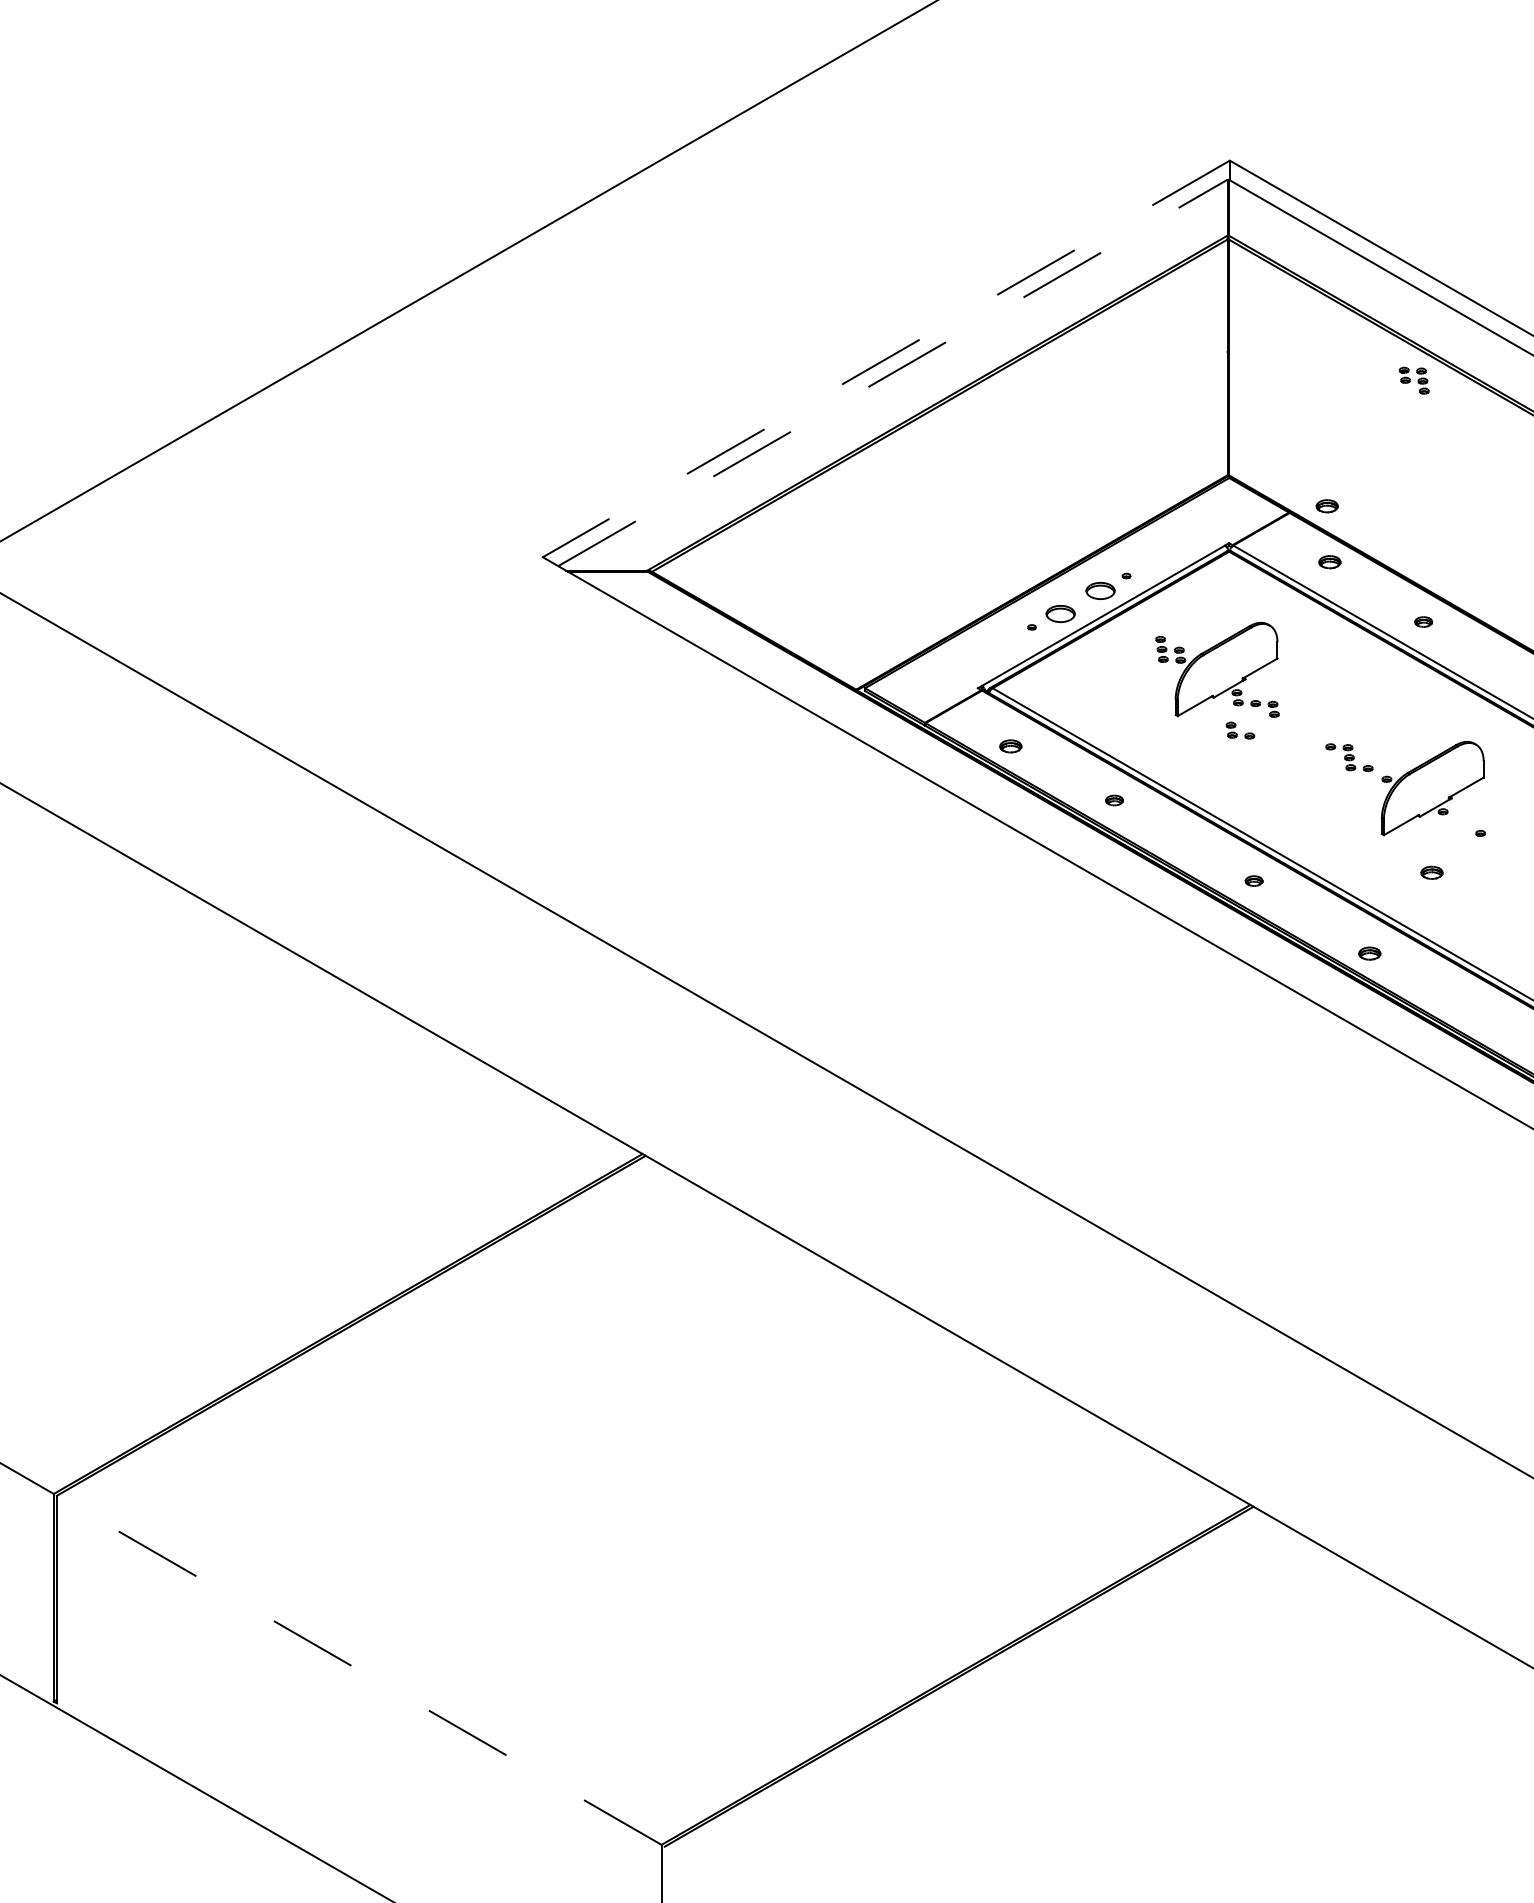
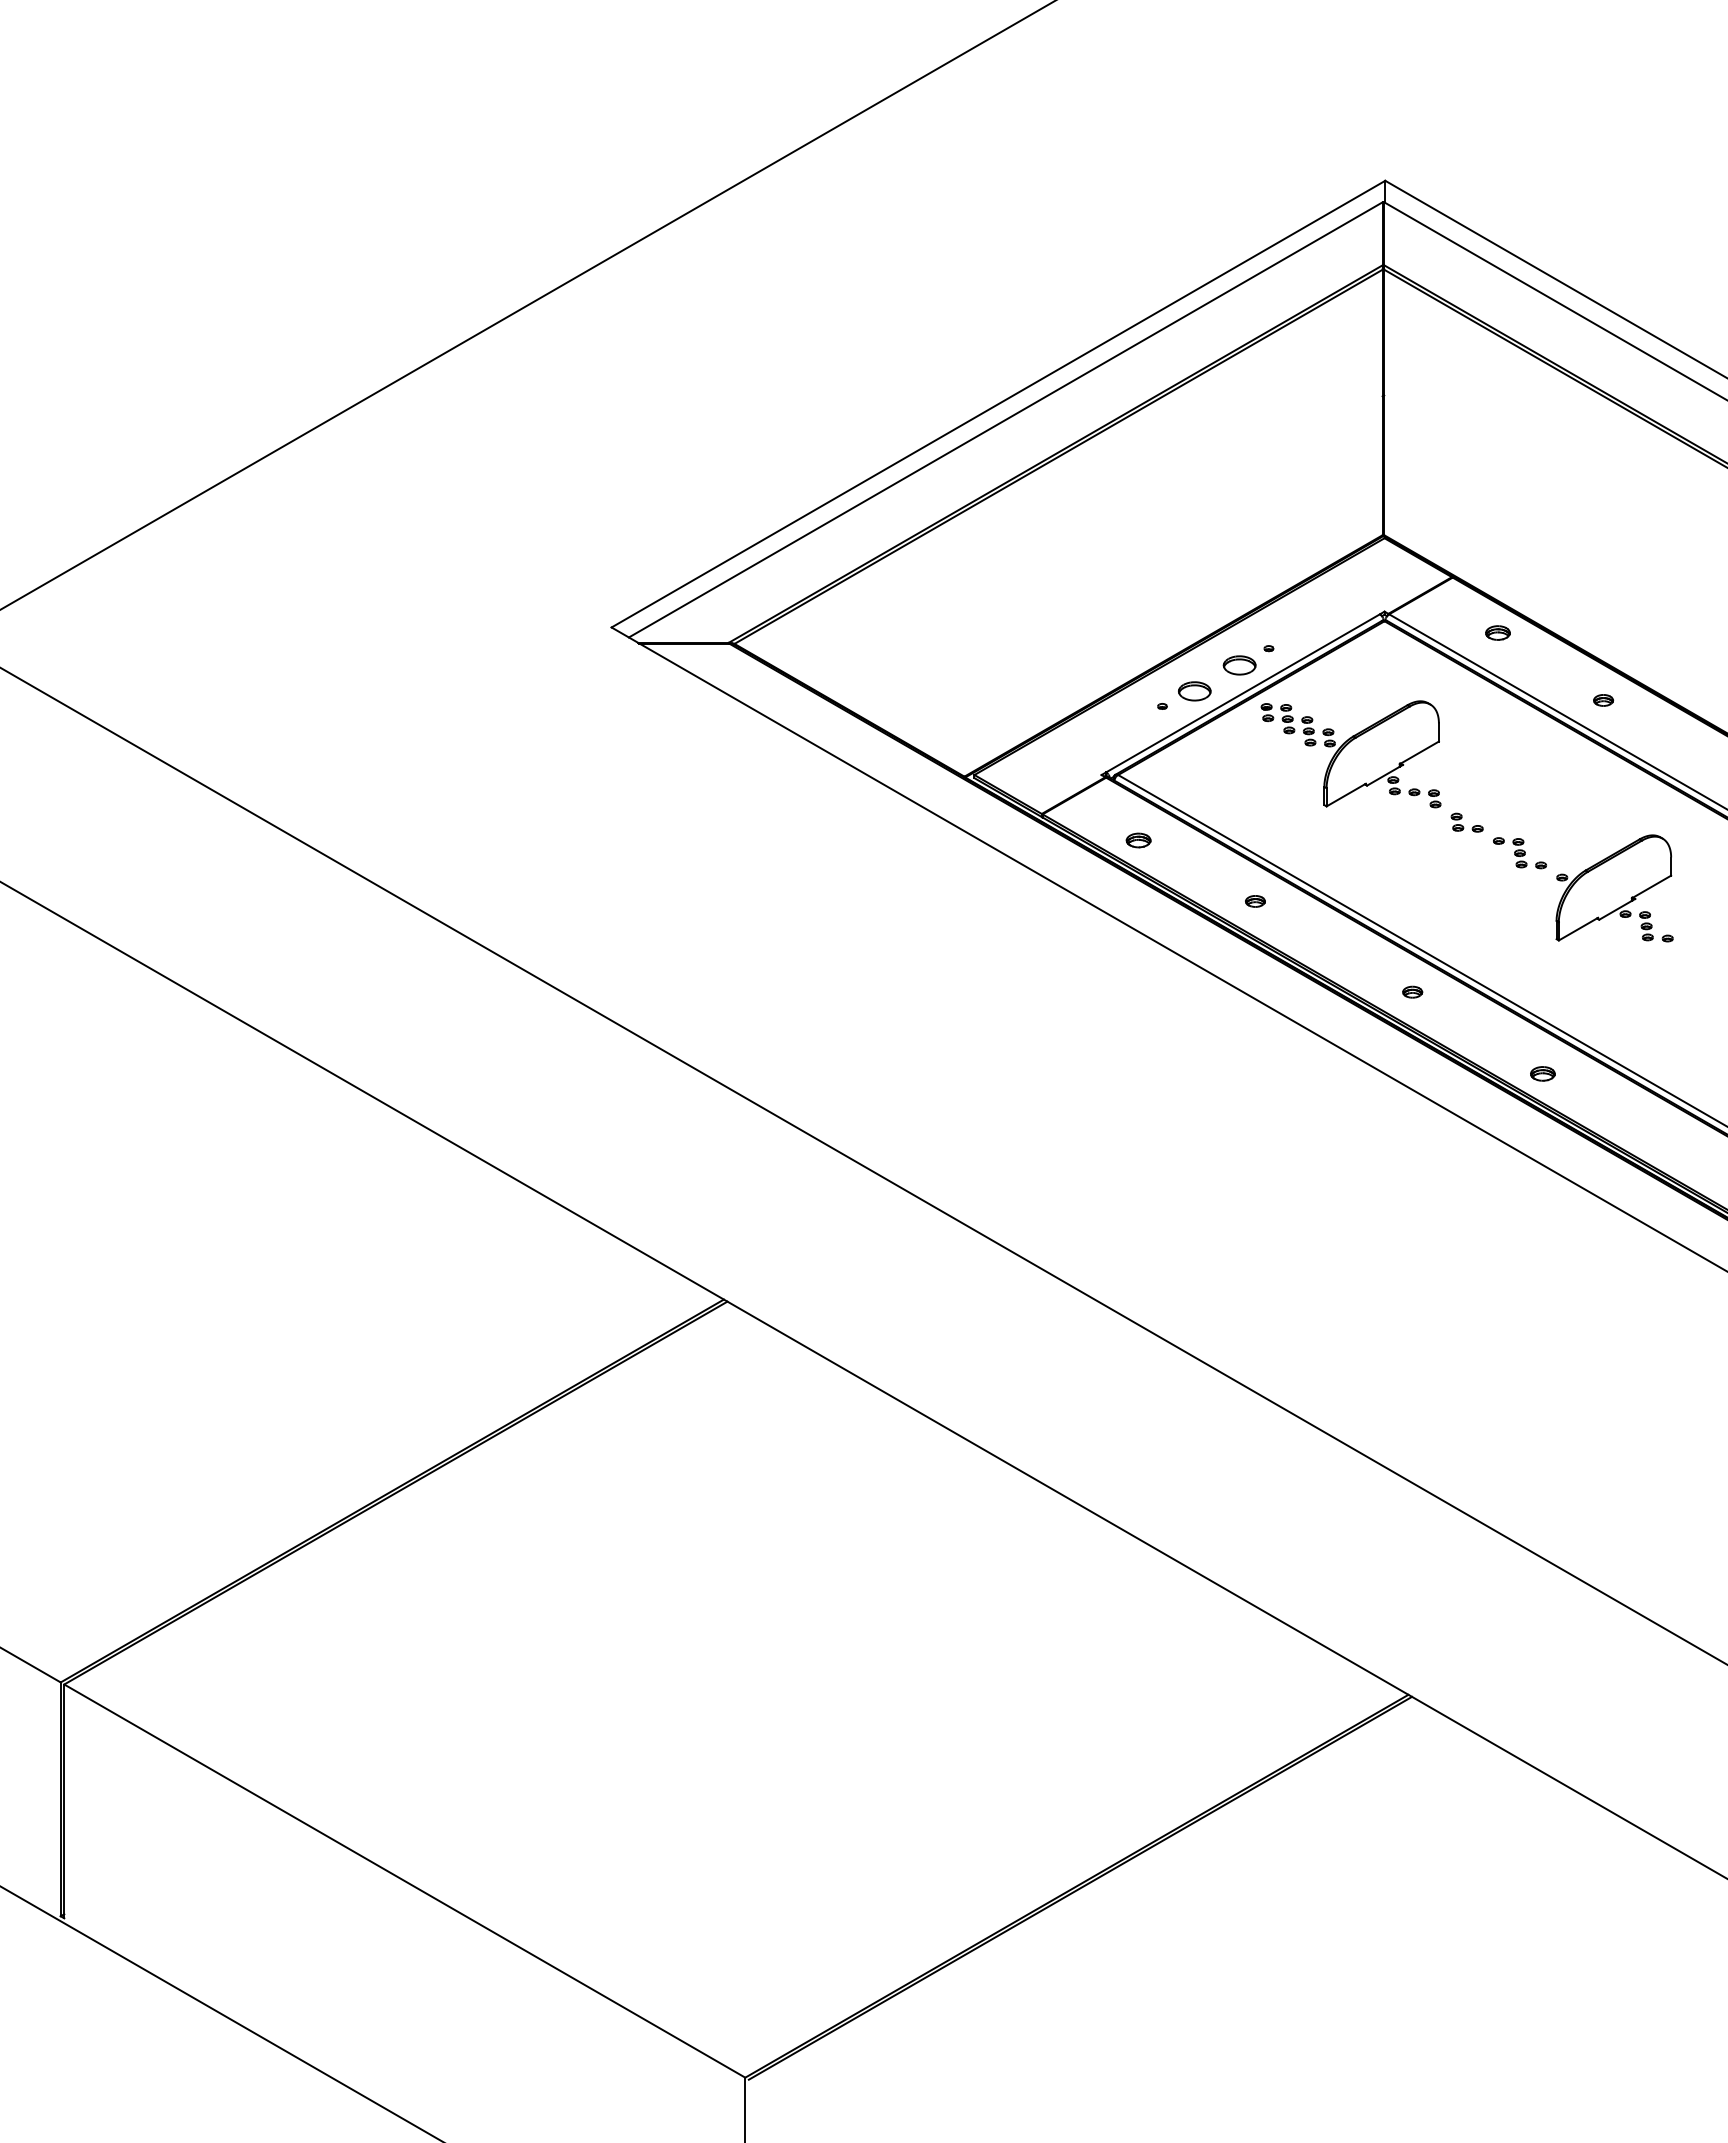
line: (886, 359) -> (998, 404), dashed -> solid
line: (893, 372) -> (1006, 419), dashed -> solid
part: (1413, 380) -> (1277, 718), moved
part: (1326, 505) -> (1494, 569), removed
part: (1239, 730) -> (1466, 822), moved
part: (1461, 822) -> (1646, 926), added
part: (1431, 872) -> (1612, 982), removed
line: (359, 1669) -> (404, 1880), dashed -> solid

